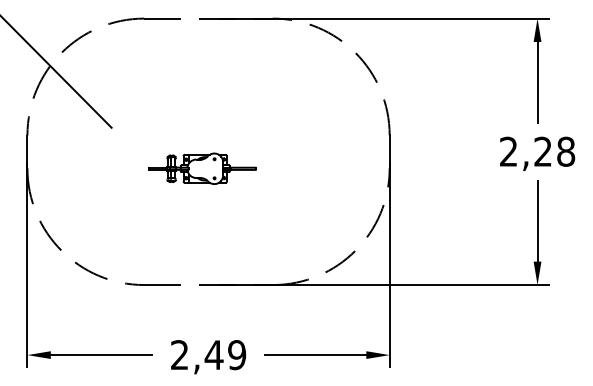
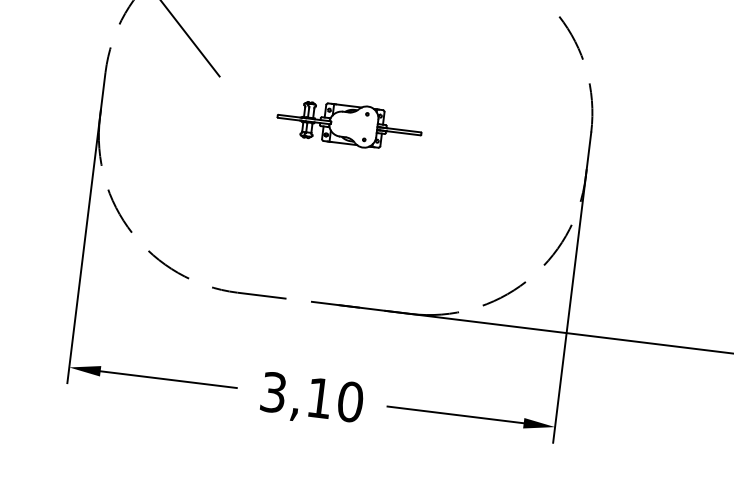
part: (202, 168) -> (349, 124), moved
text: (208, 355) -> (312, 397), 2,49 -> 3,10

